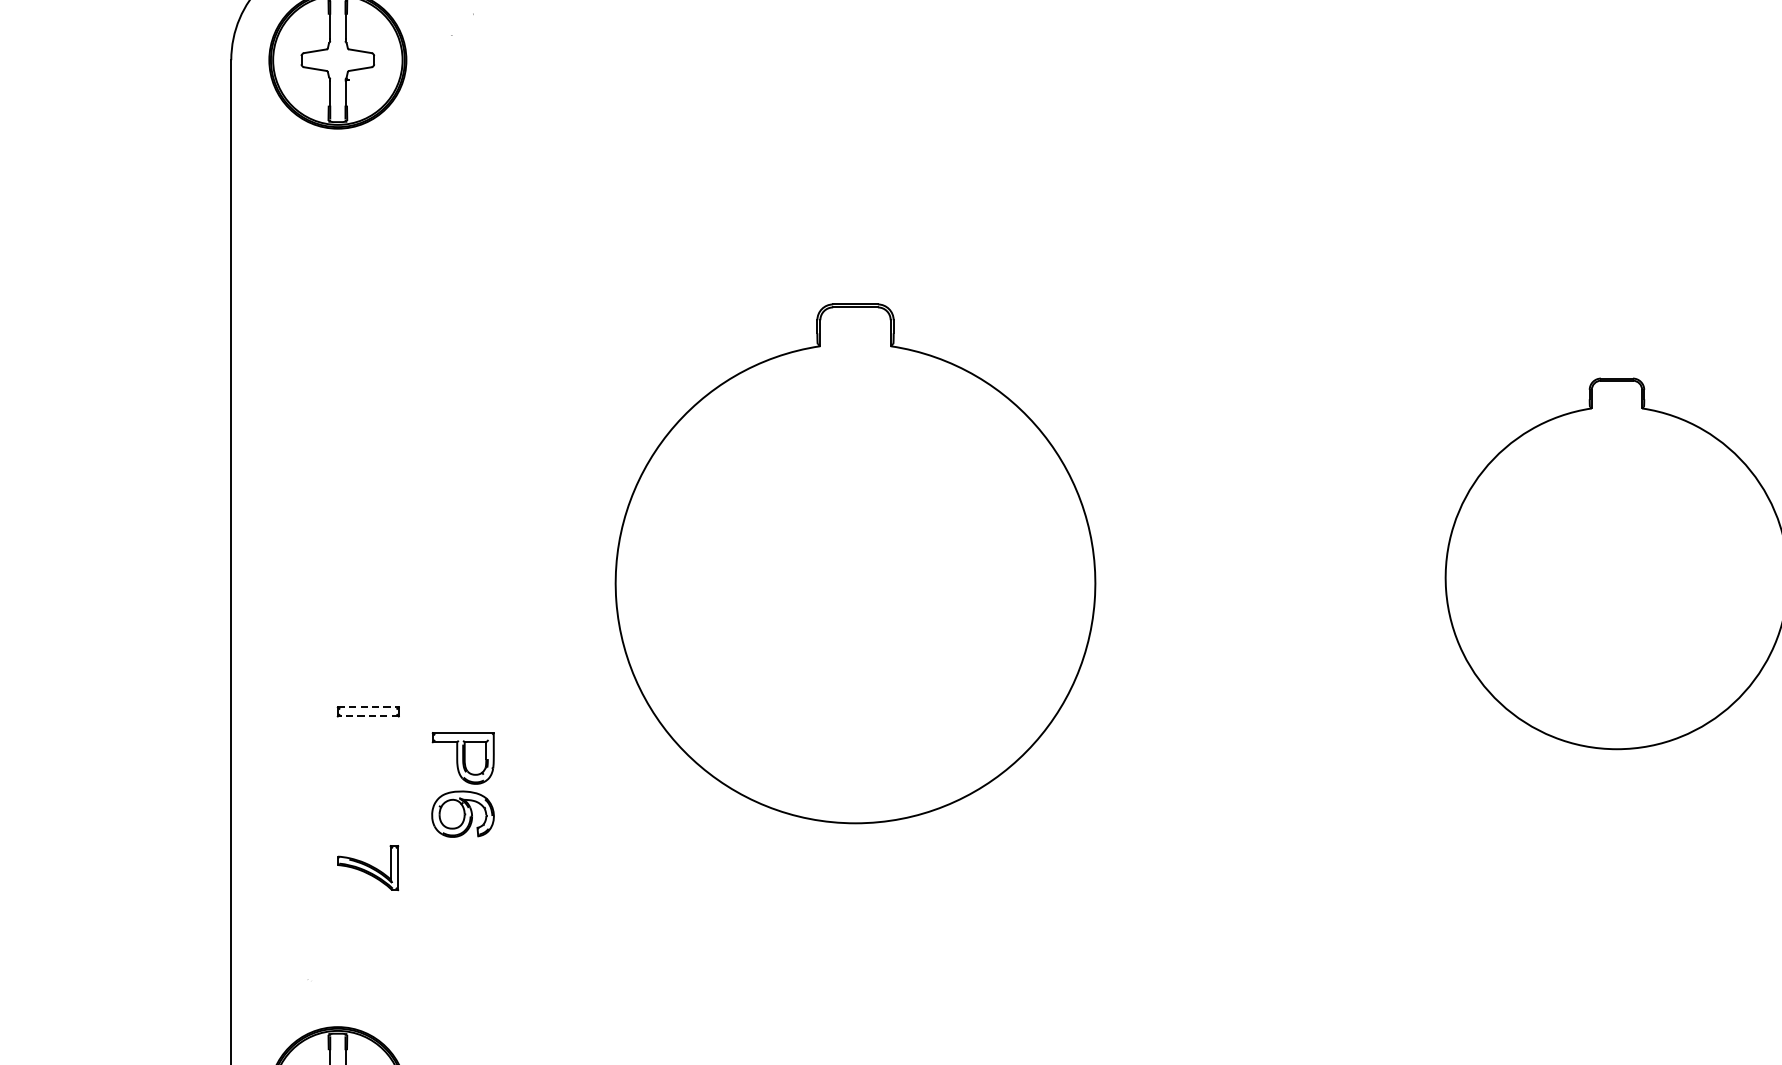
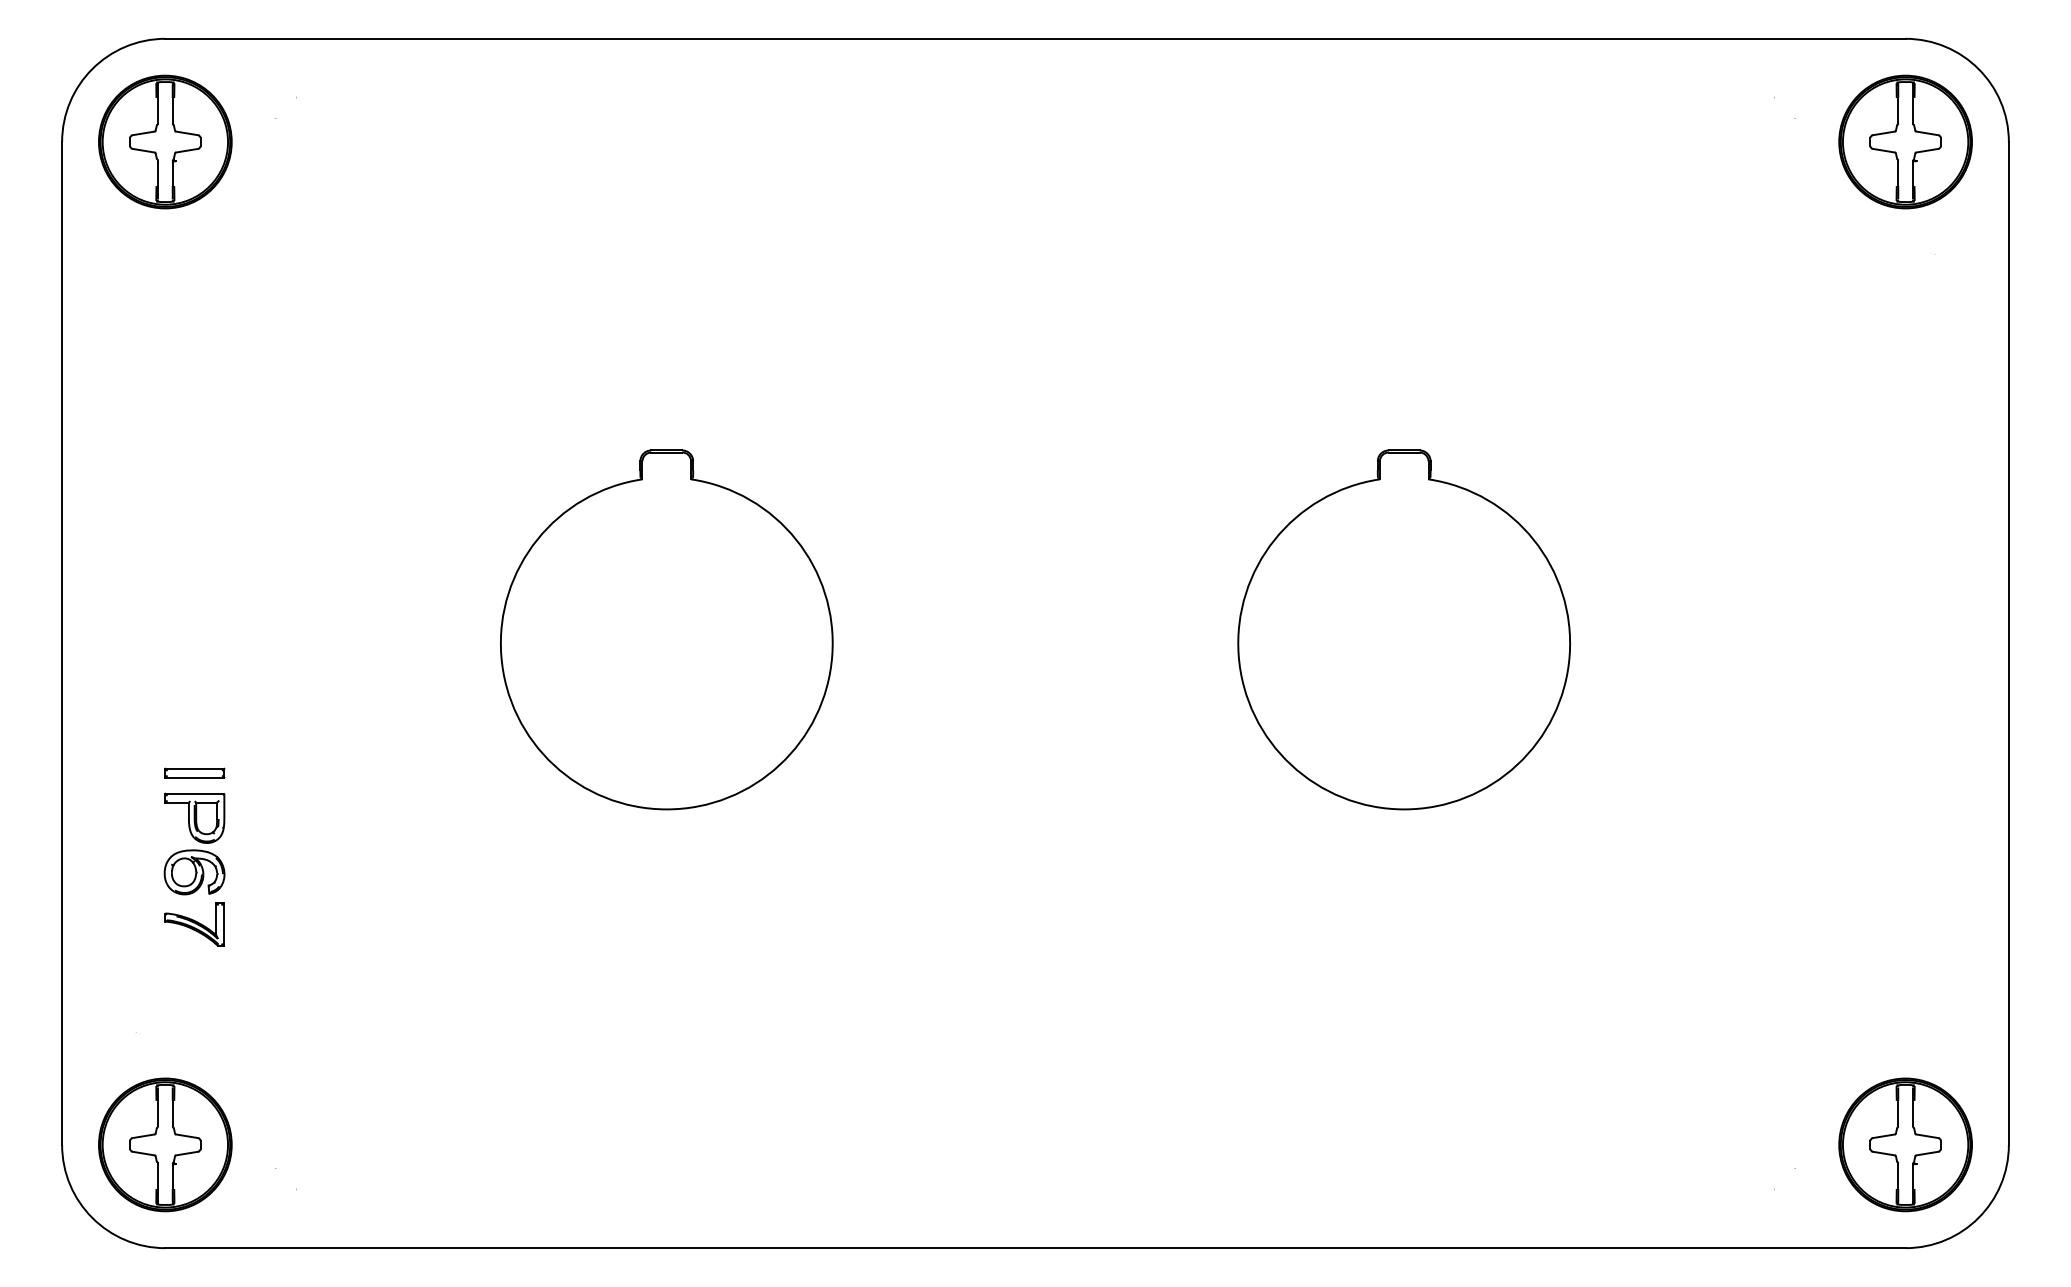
part: (855, 563) -> (666, 629), size x0.71
line: (368, 706) -> (195, 768), dashed -> solid
line: (367, 716) -> (194, 777), dashed -> solid
part: (462, 784) -> (194, 843), moved

